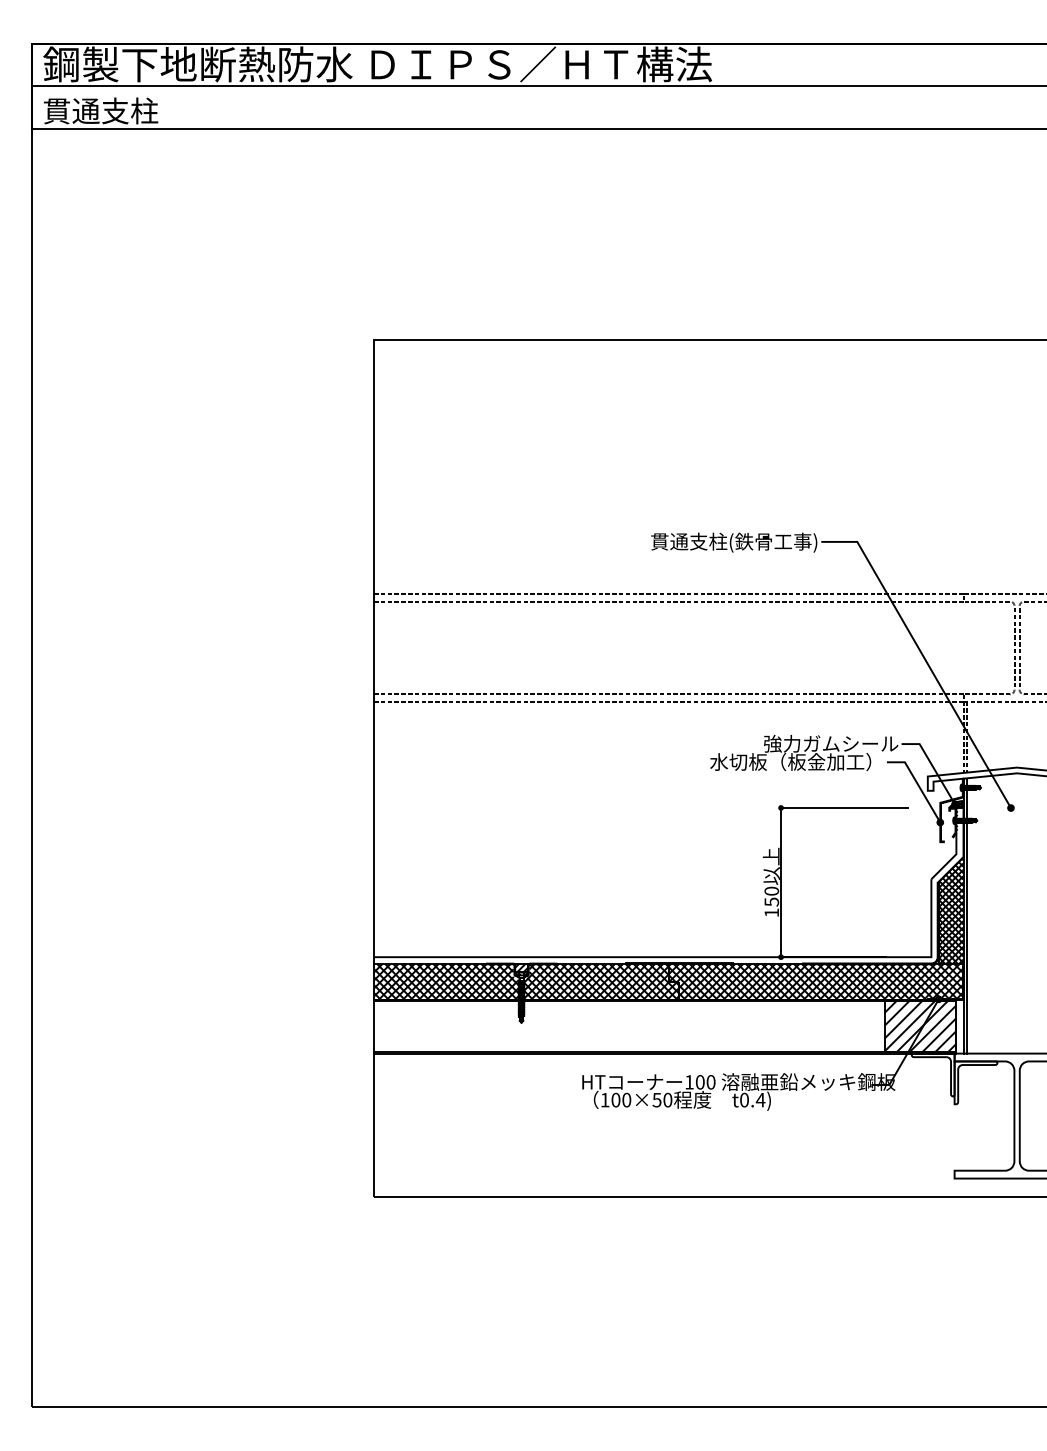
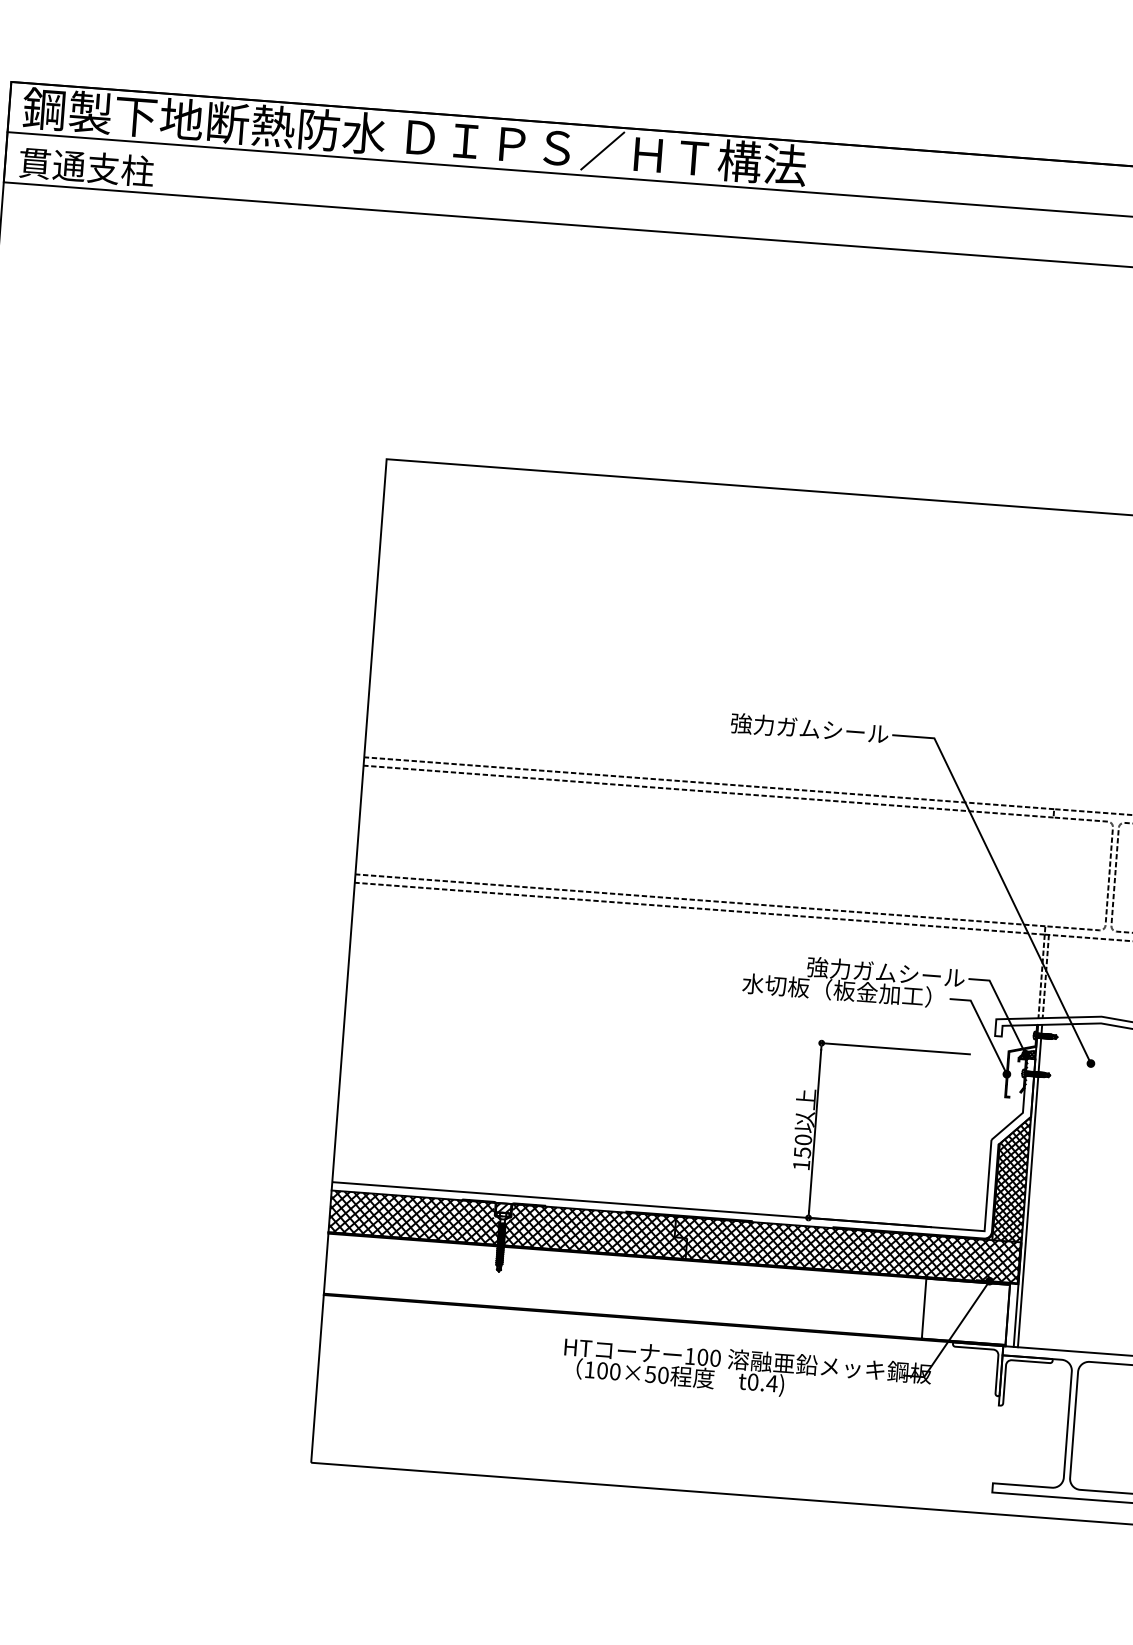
text: (734, 542) -> (790, 728), 貫通支柱(鉄骨工事) -> 強力ガムシール
hatch: (920, 1026) -> (965, 1311), removed

